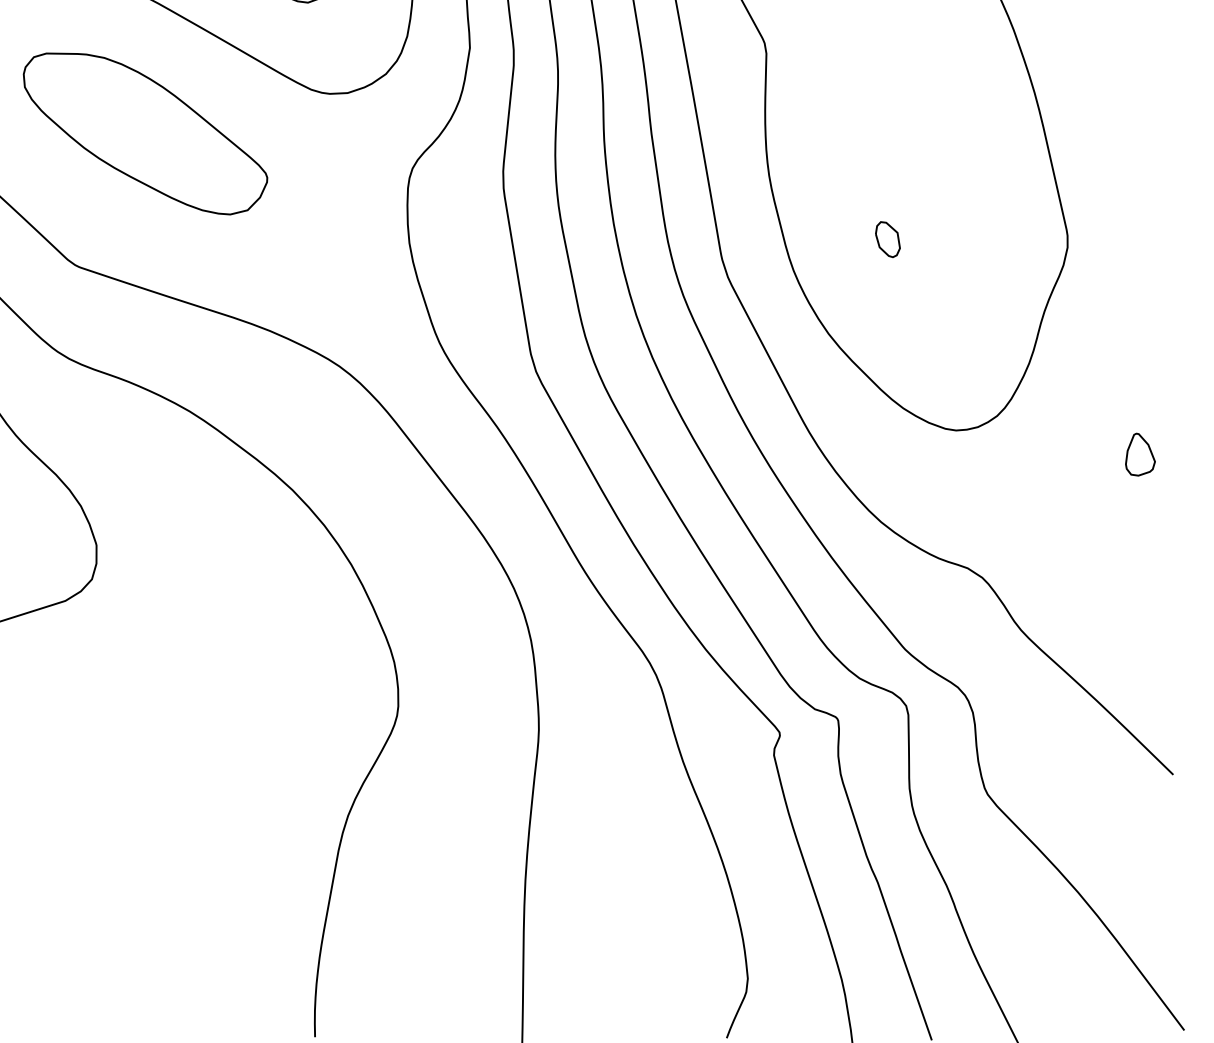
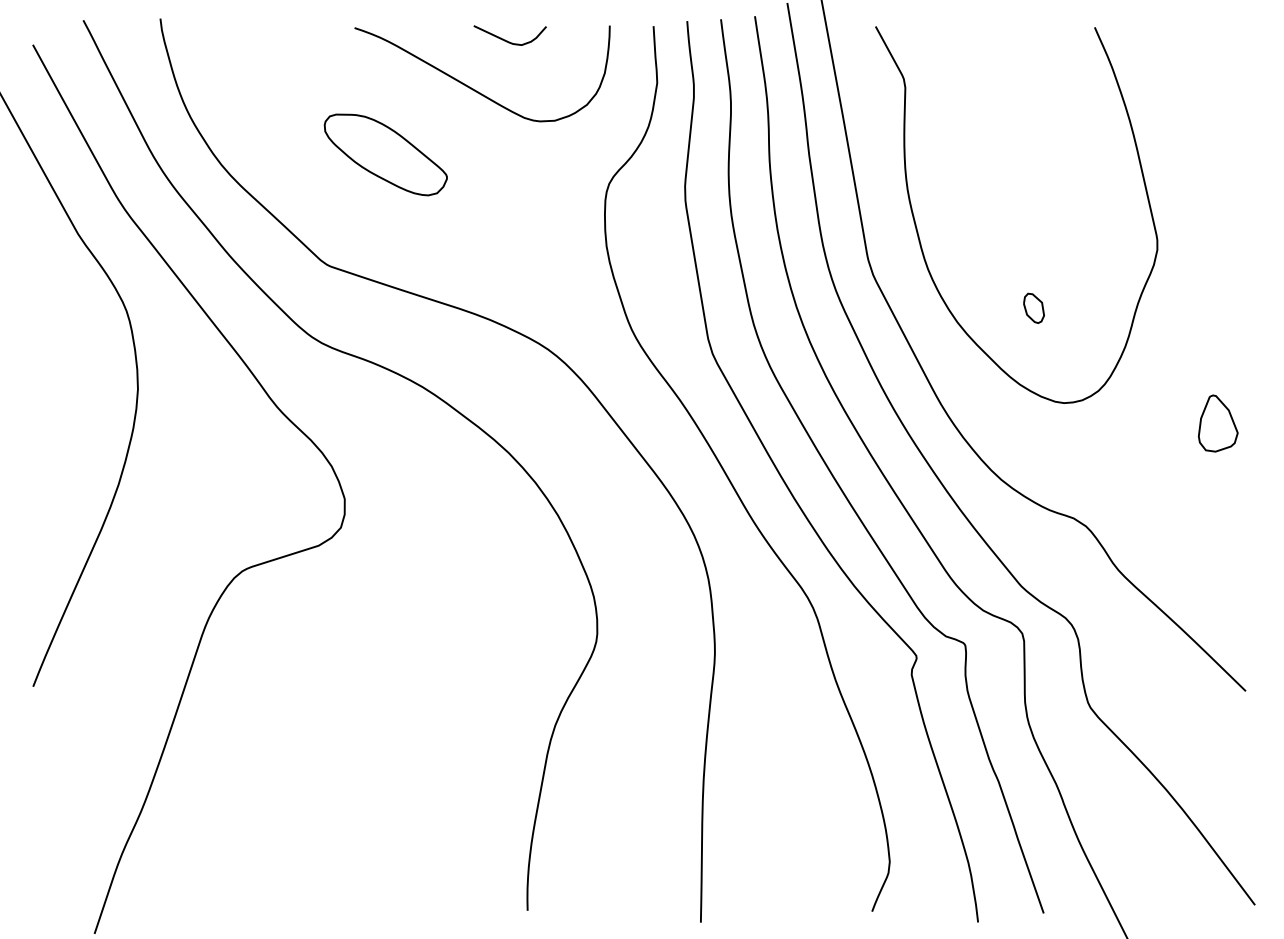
part: (145, 133) -> (385, 154), size x0.6
part: (887, 238) -> (1033, 307), moved
part: (1140, 453) -> (1218, 422), size x1.6

